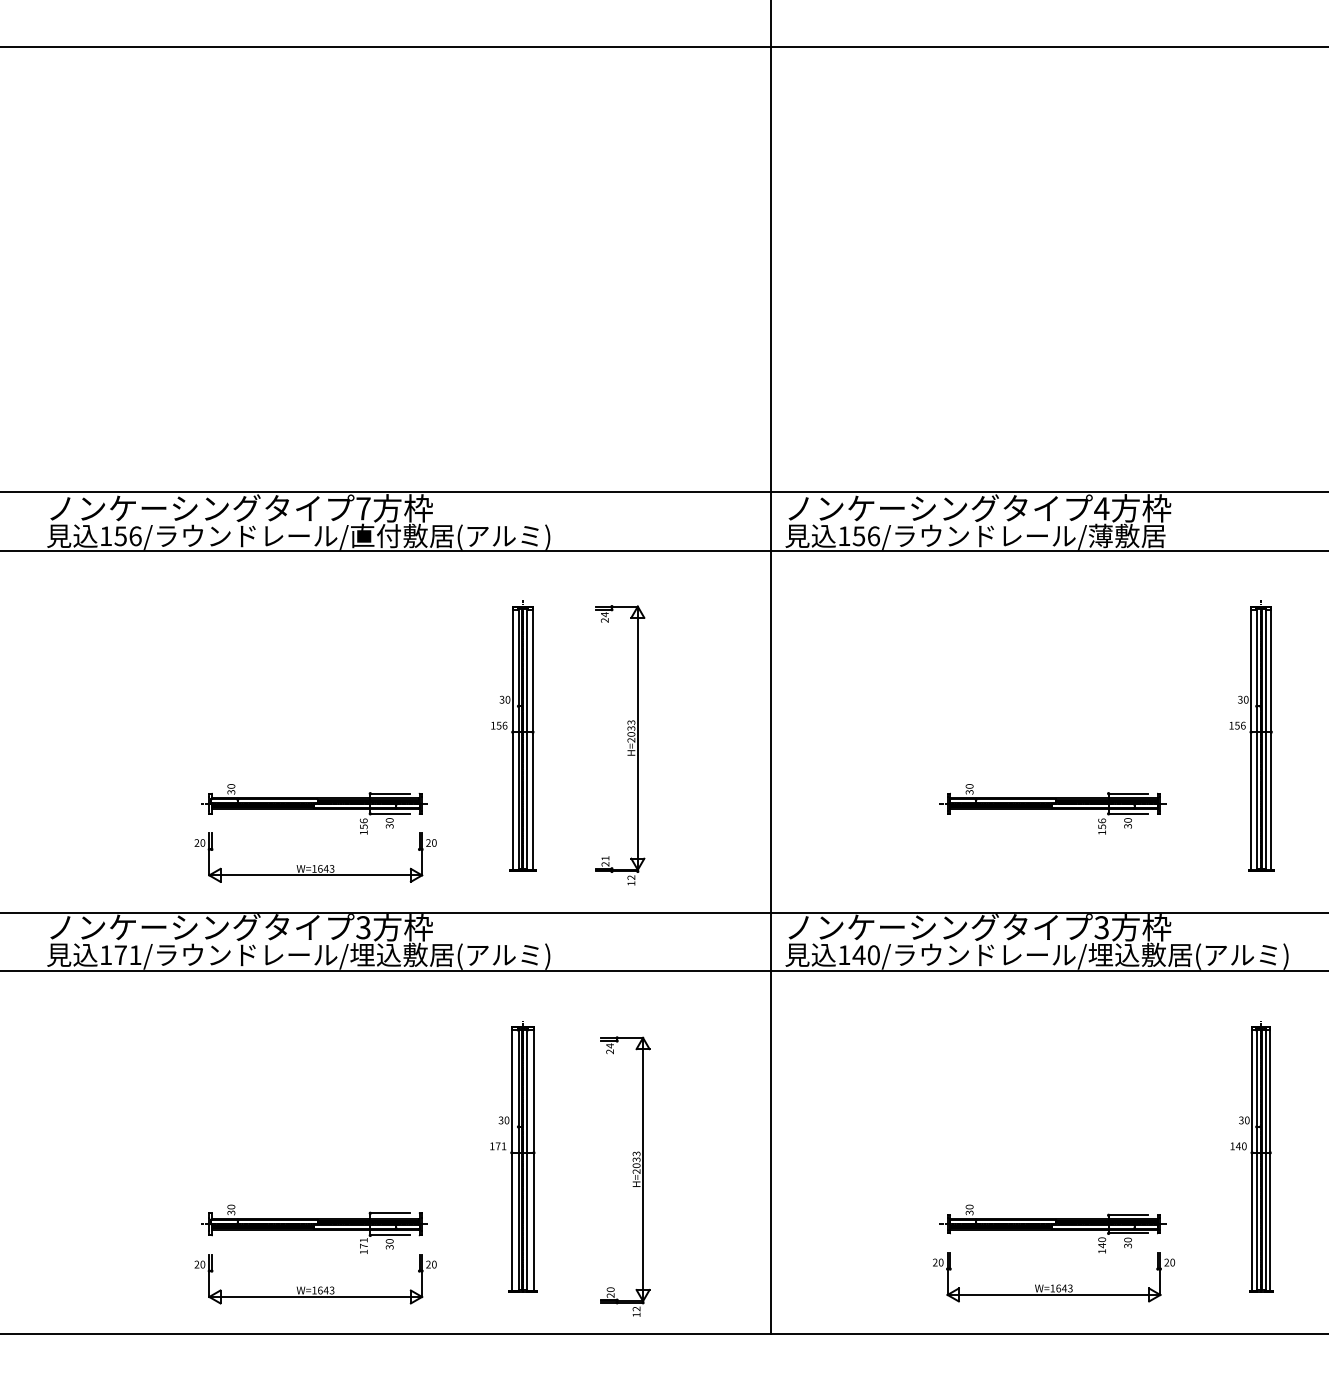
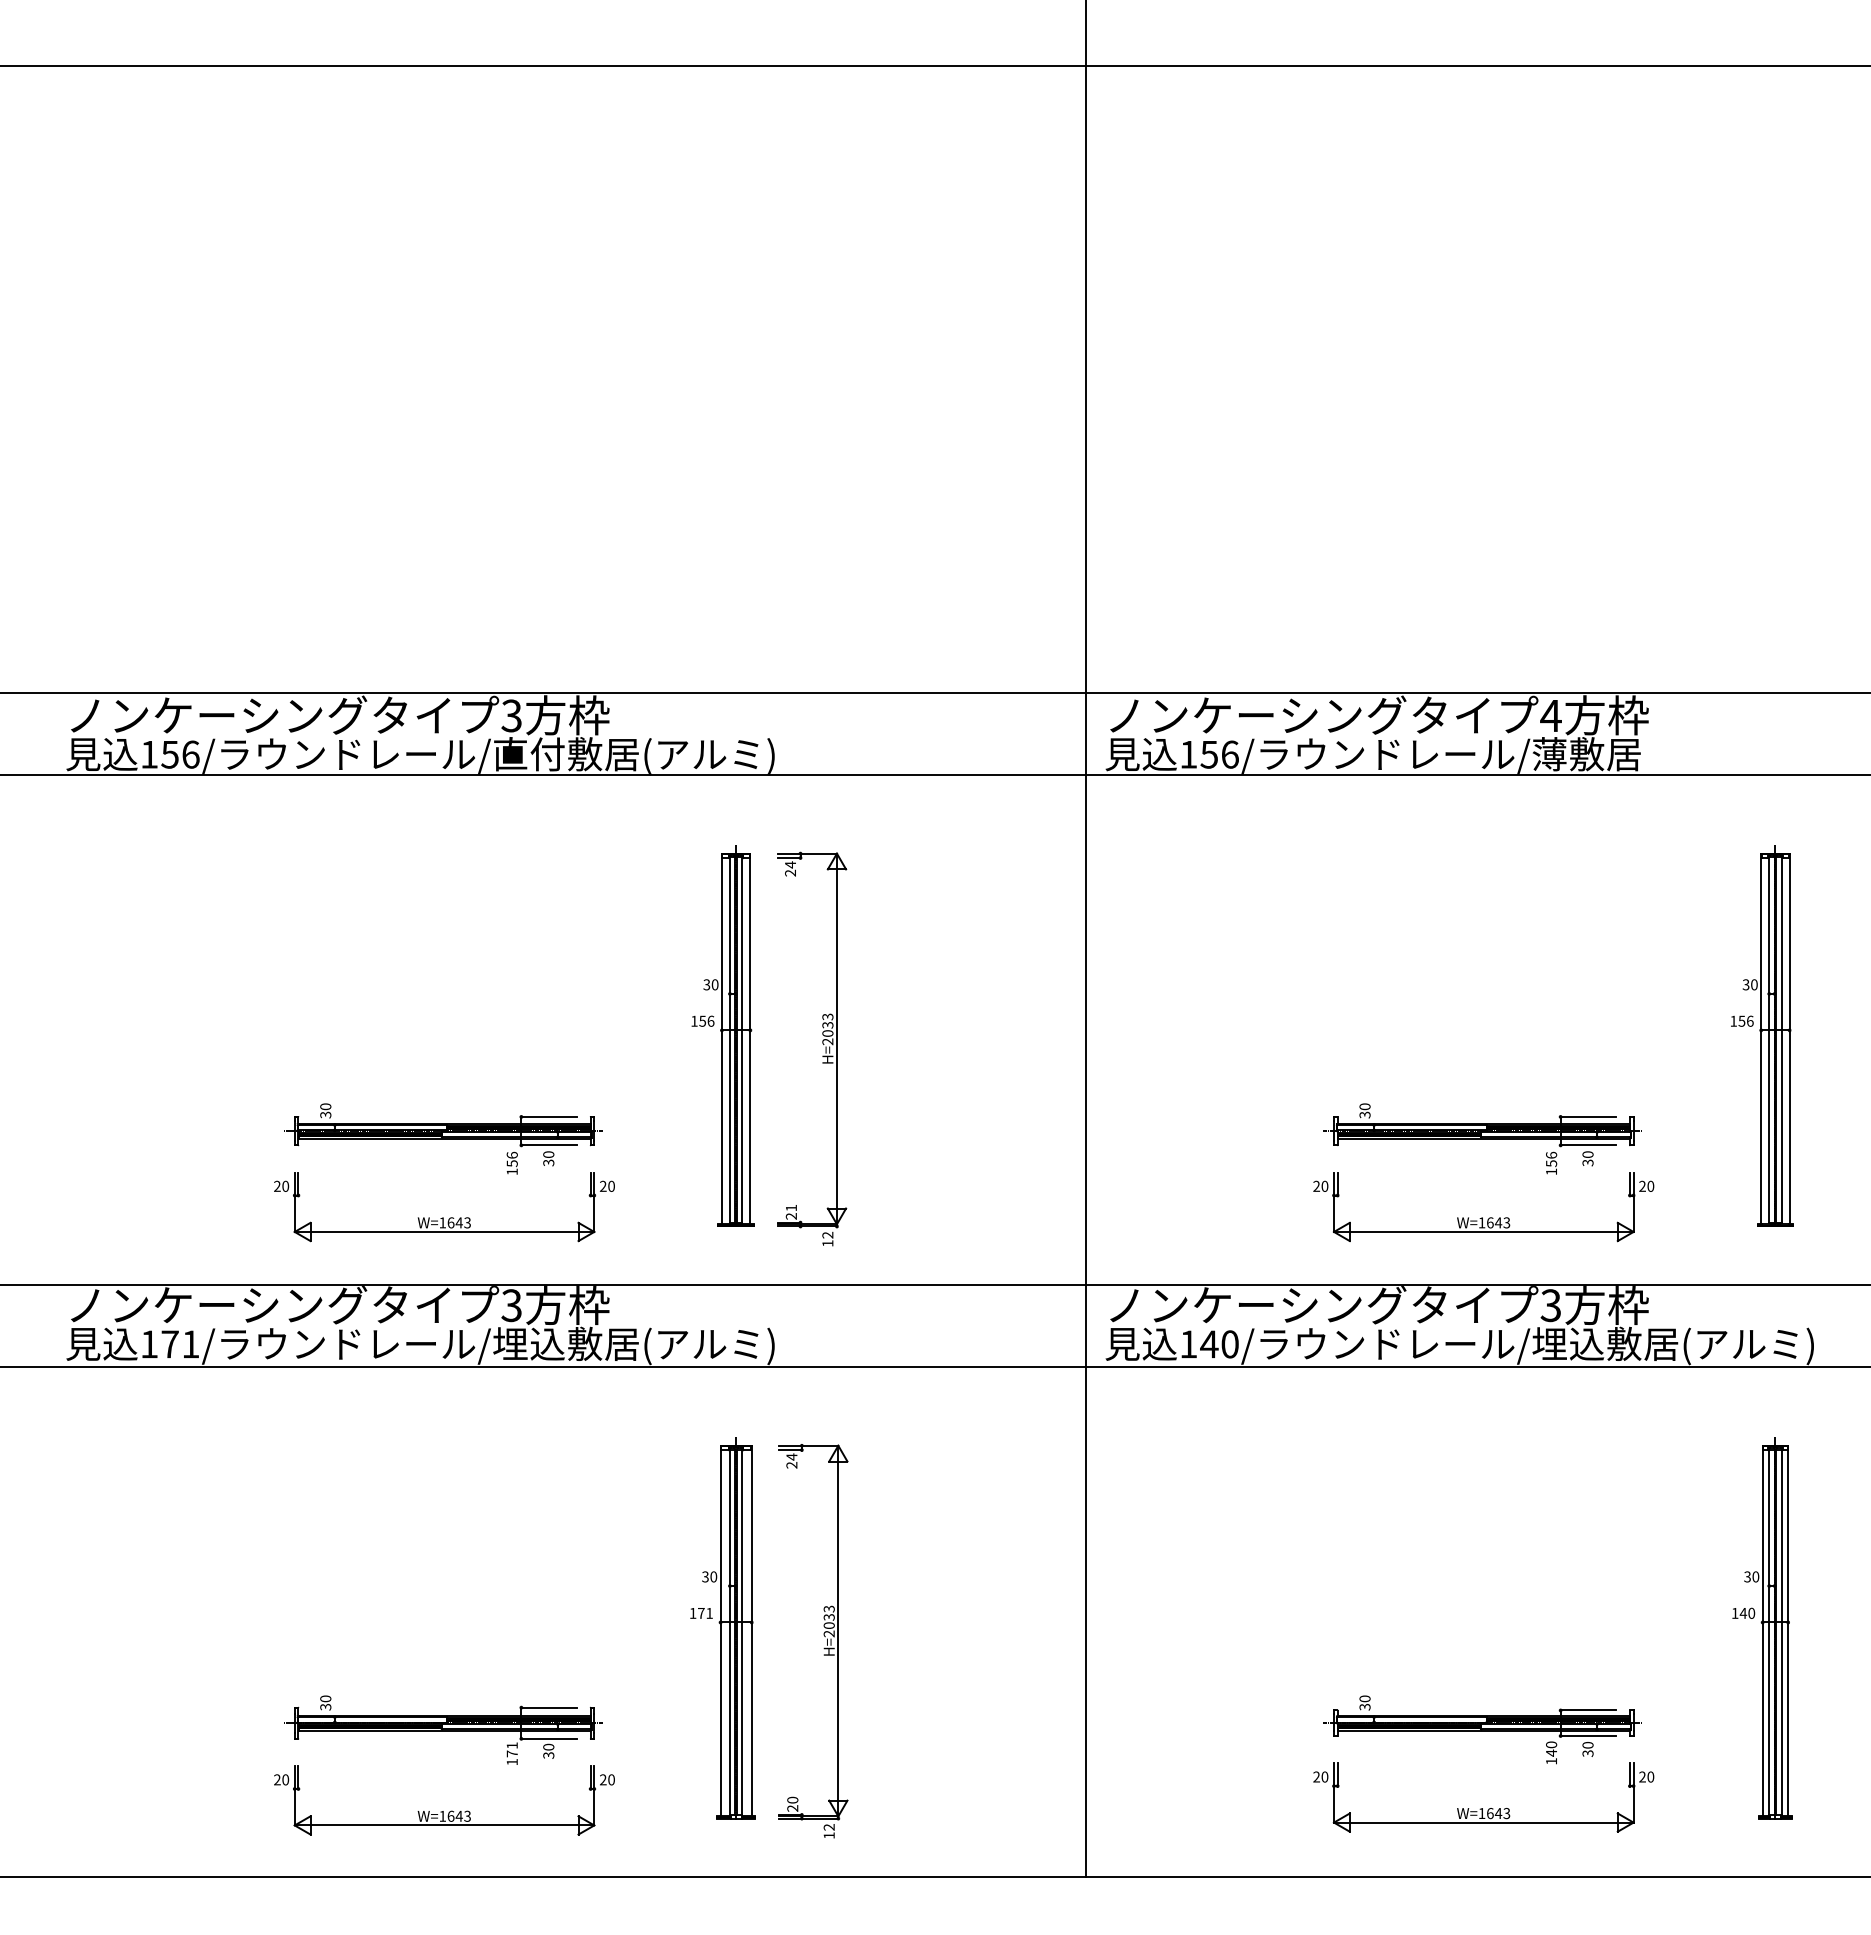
text: (363, 508) -> (511, 715), 7 -> 3
part: (627, 741) -> (822, 1043), moved
part: (1053, 865) -> (1482, 1217), added
part: (632, 1172) -> (823, 1635), moved

